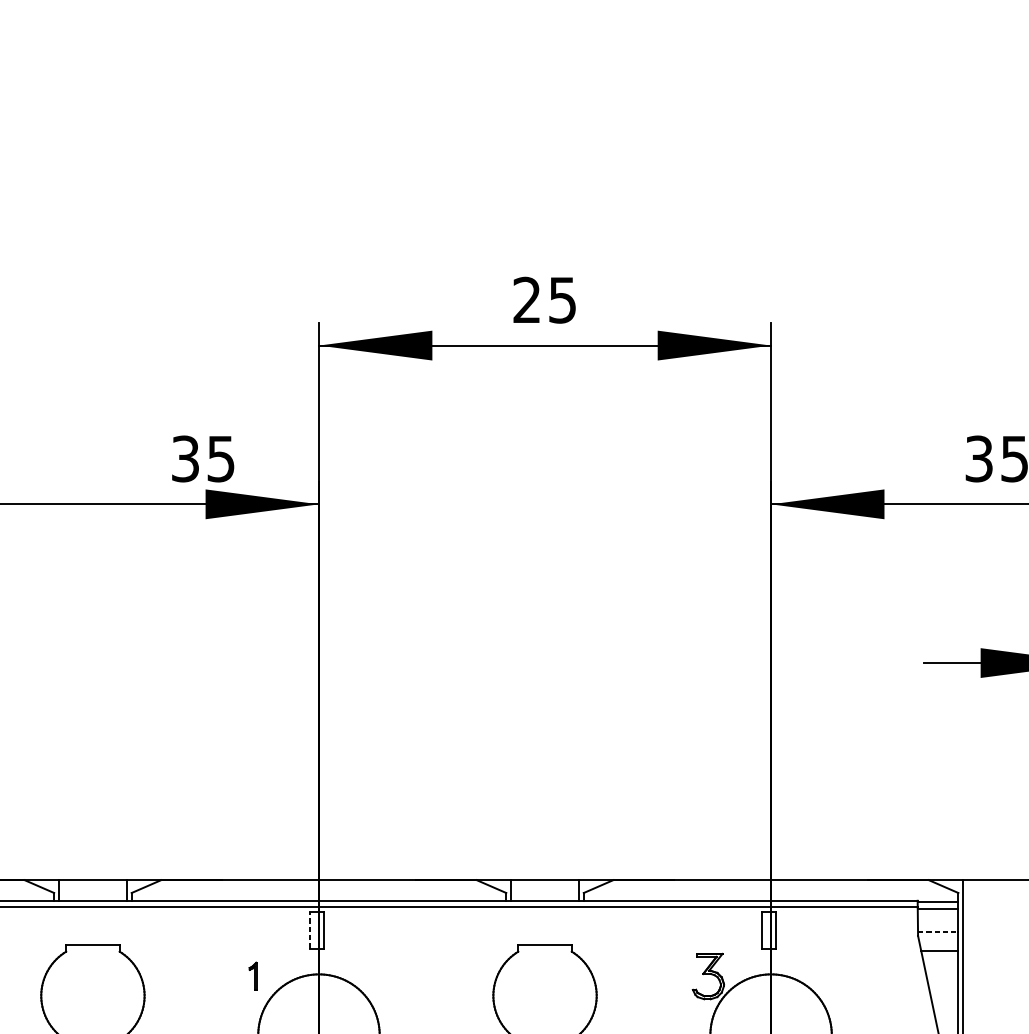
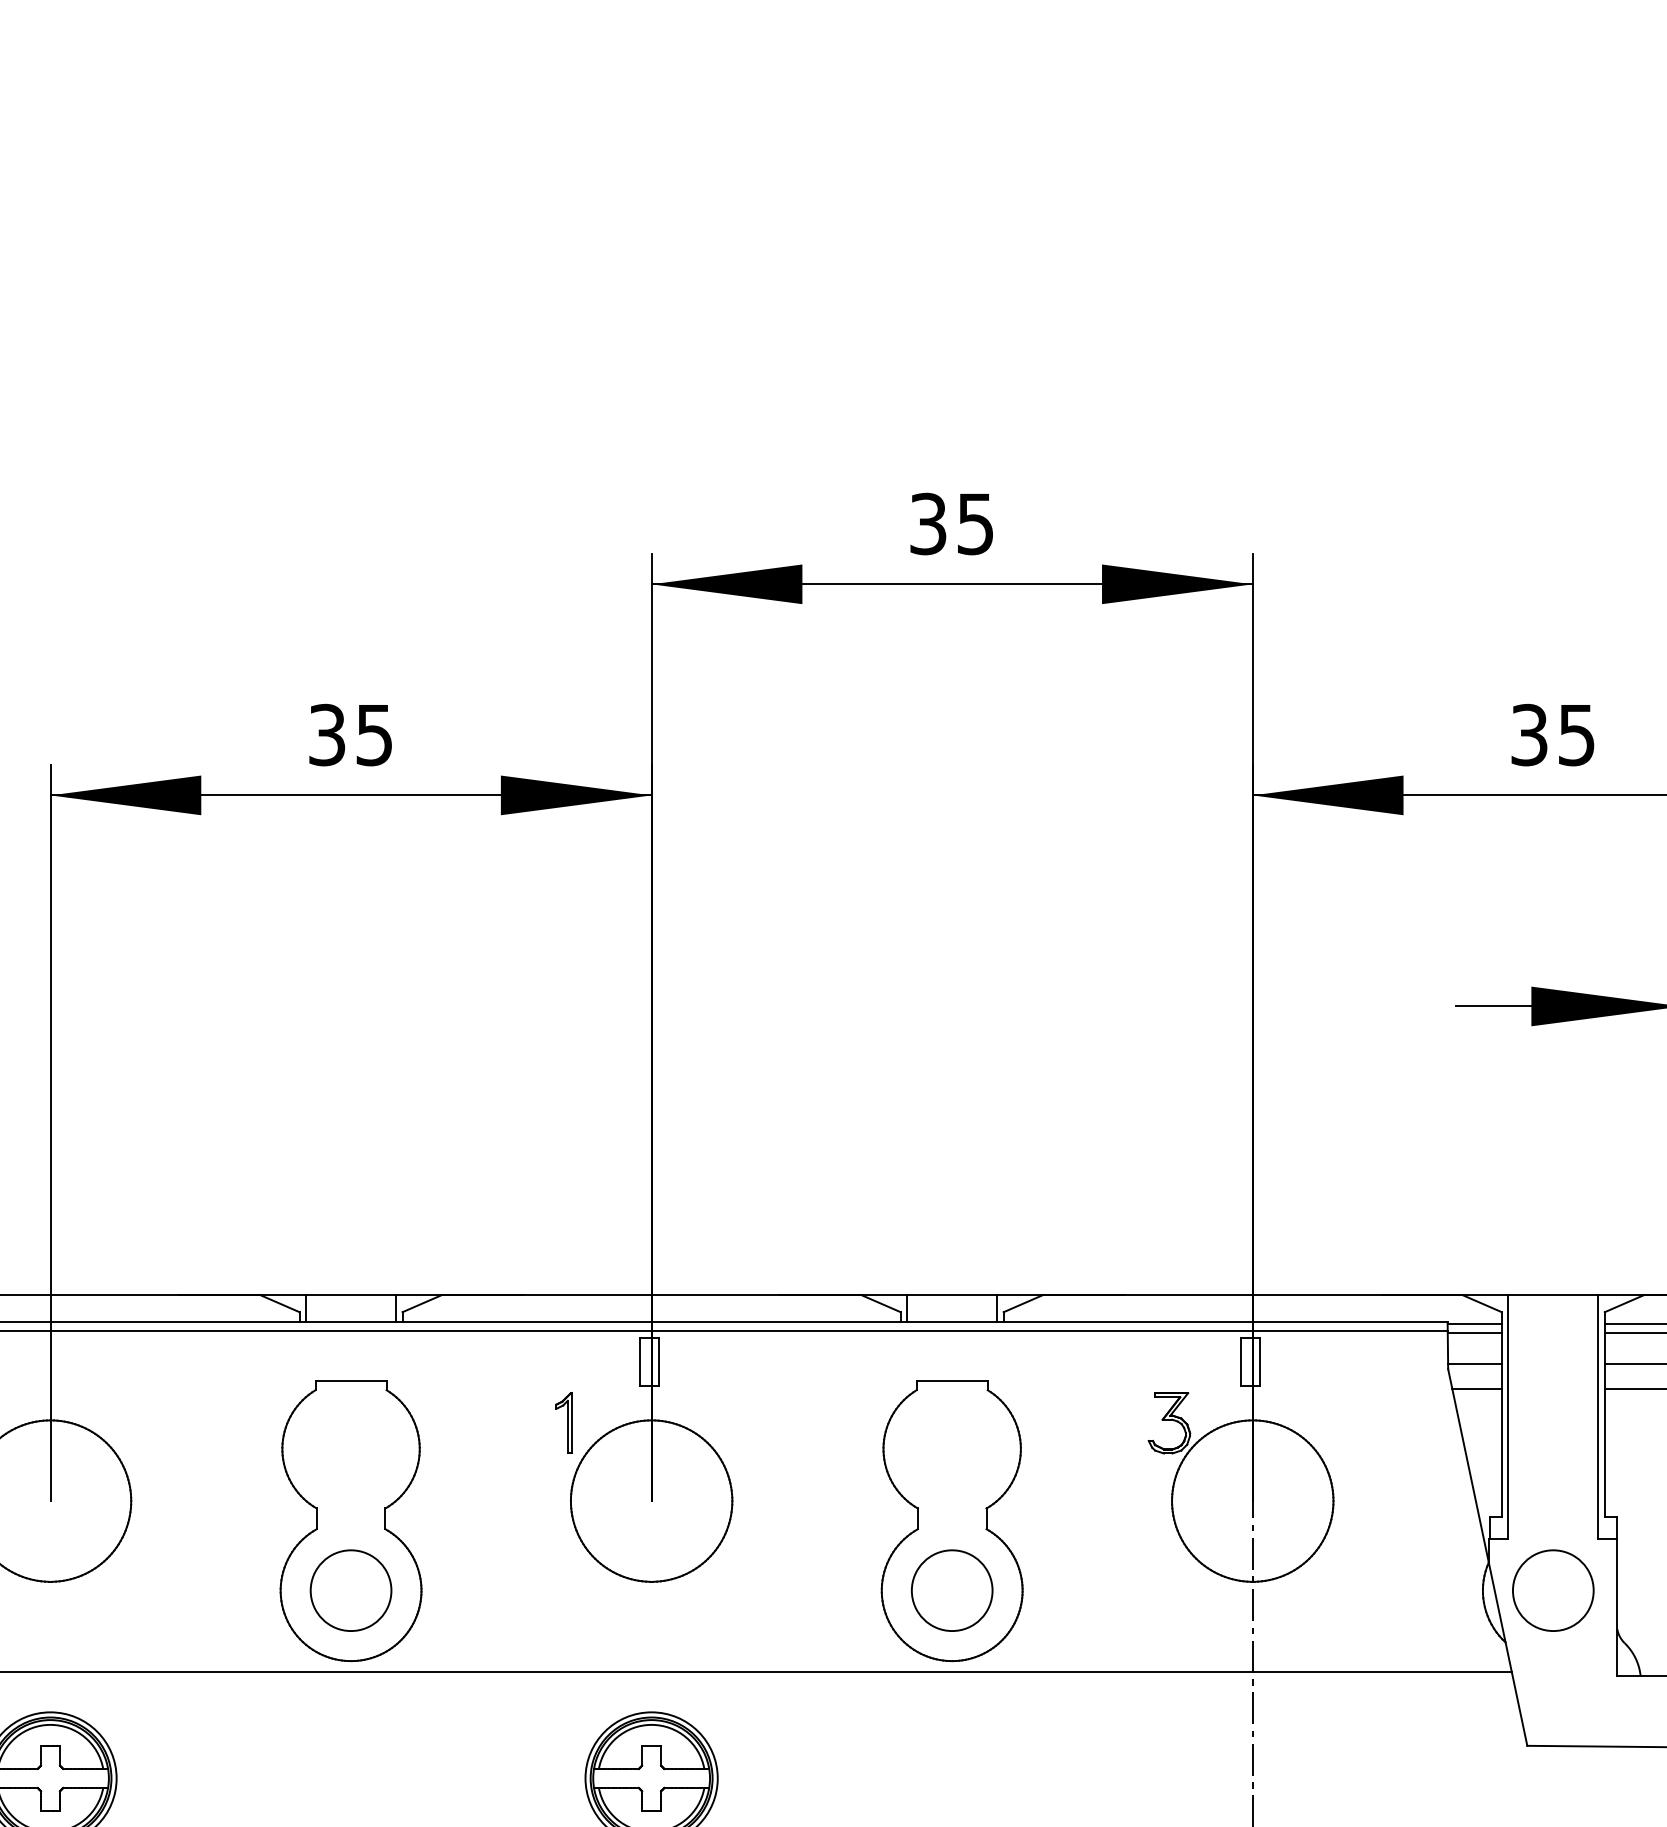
text: (527, 300) -> (928, 524), 25 -> 35
text: (203, 458) -> (350, 734), moved
line: (309, 930) -> (639, 1361), dashed -> solid
line: (937, 931) -> (1474, 1363), dashed -> solid
part: (252, 975) -> (563, 1422), size x1.67

